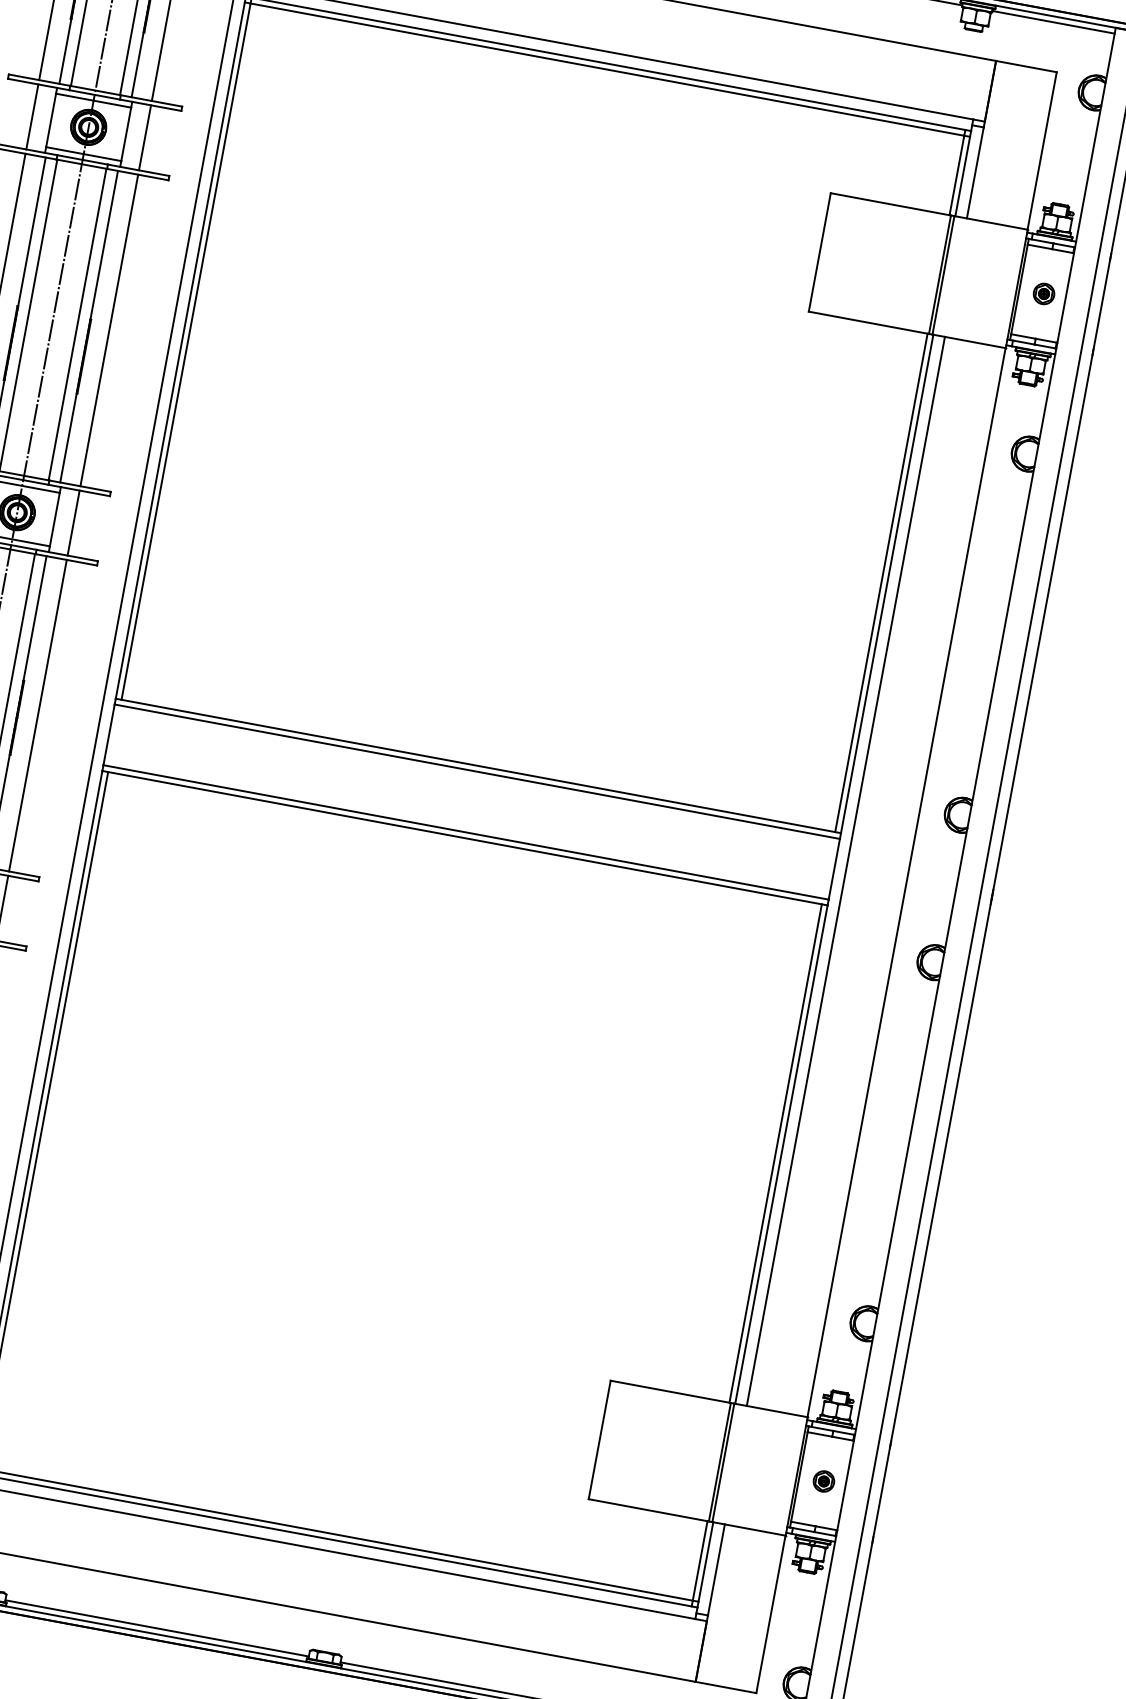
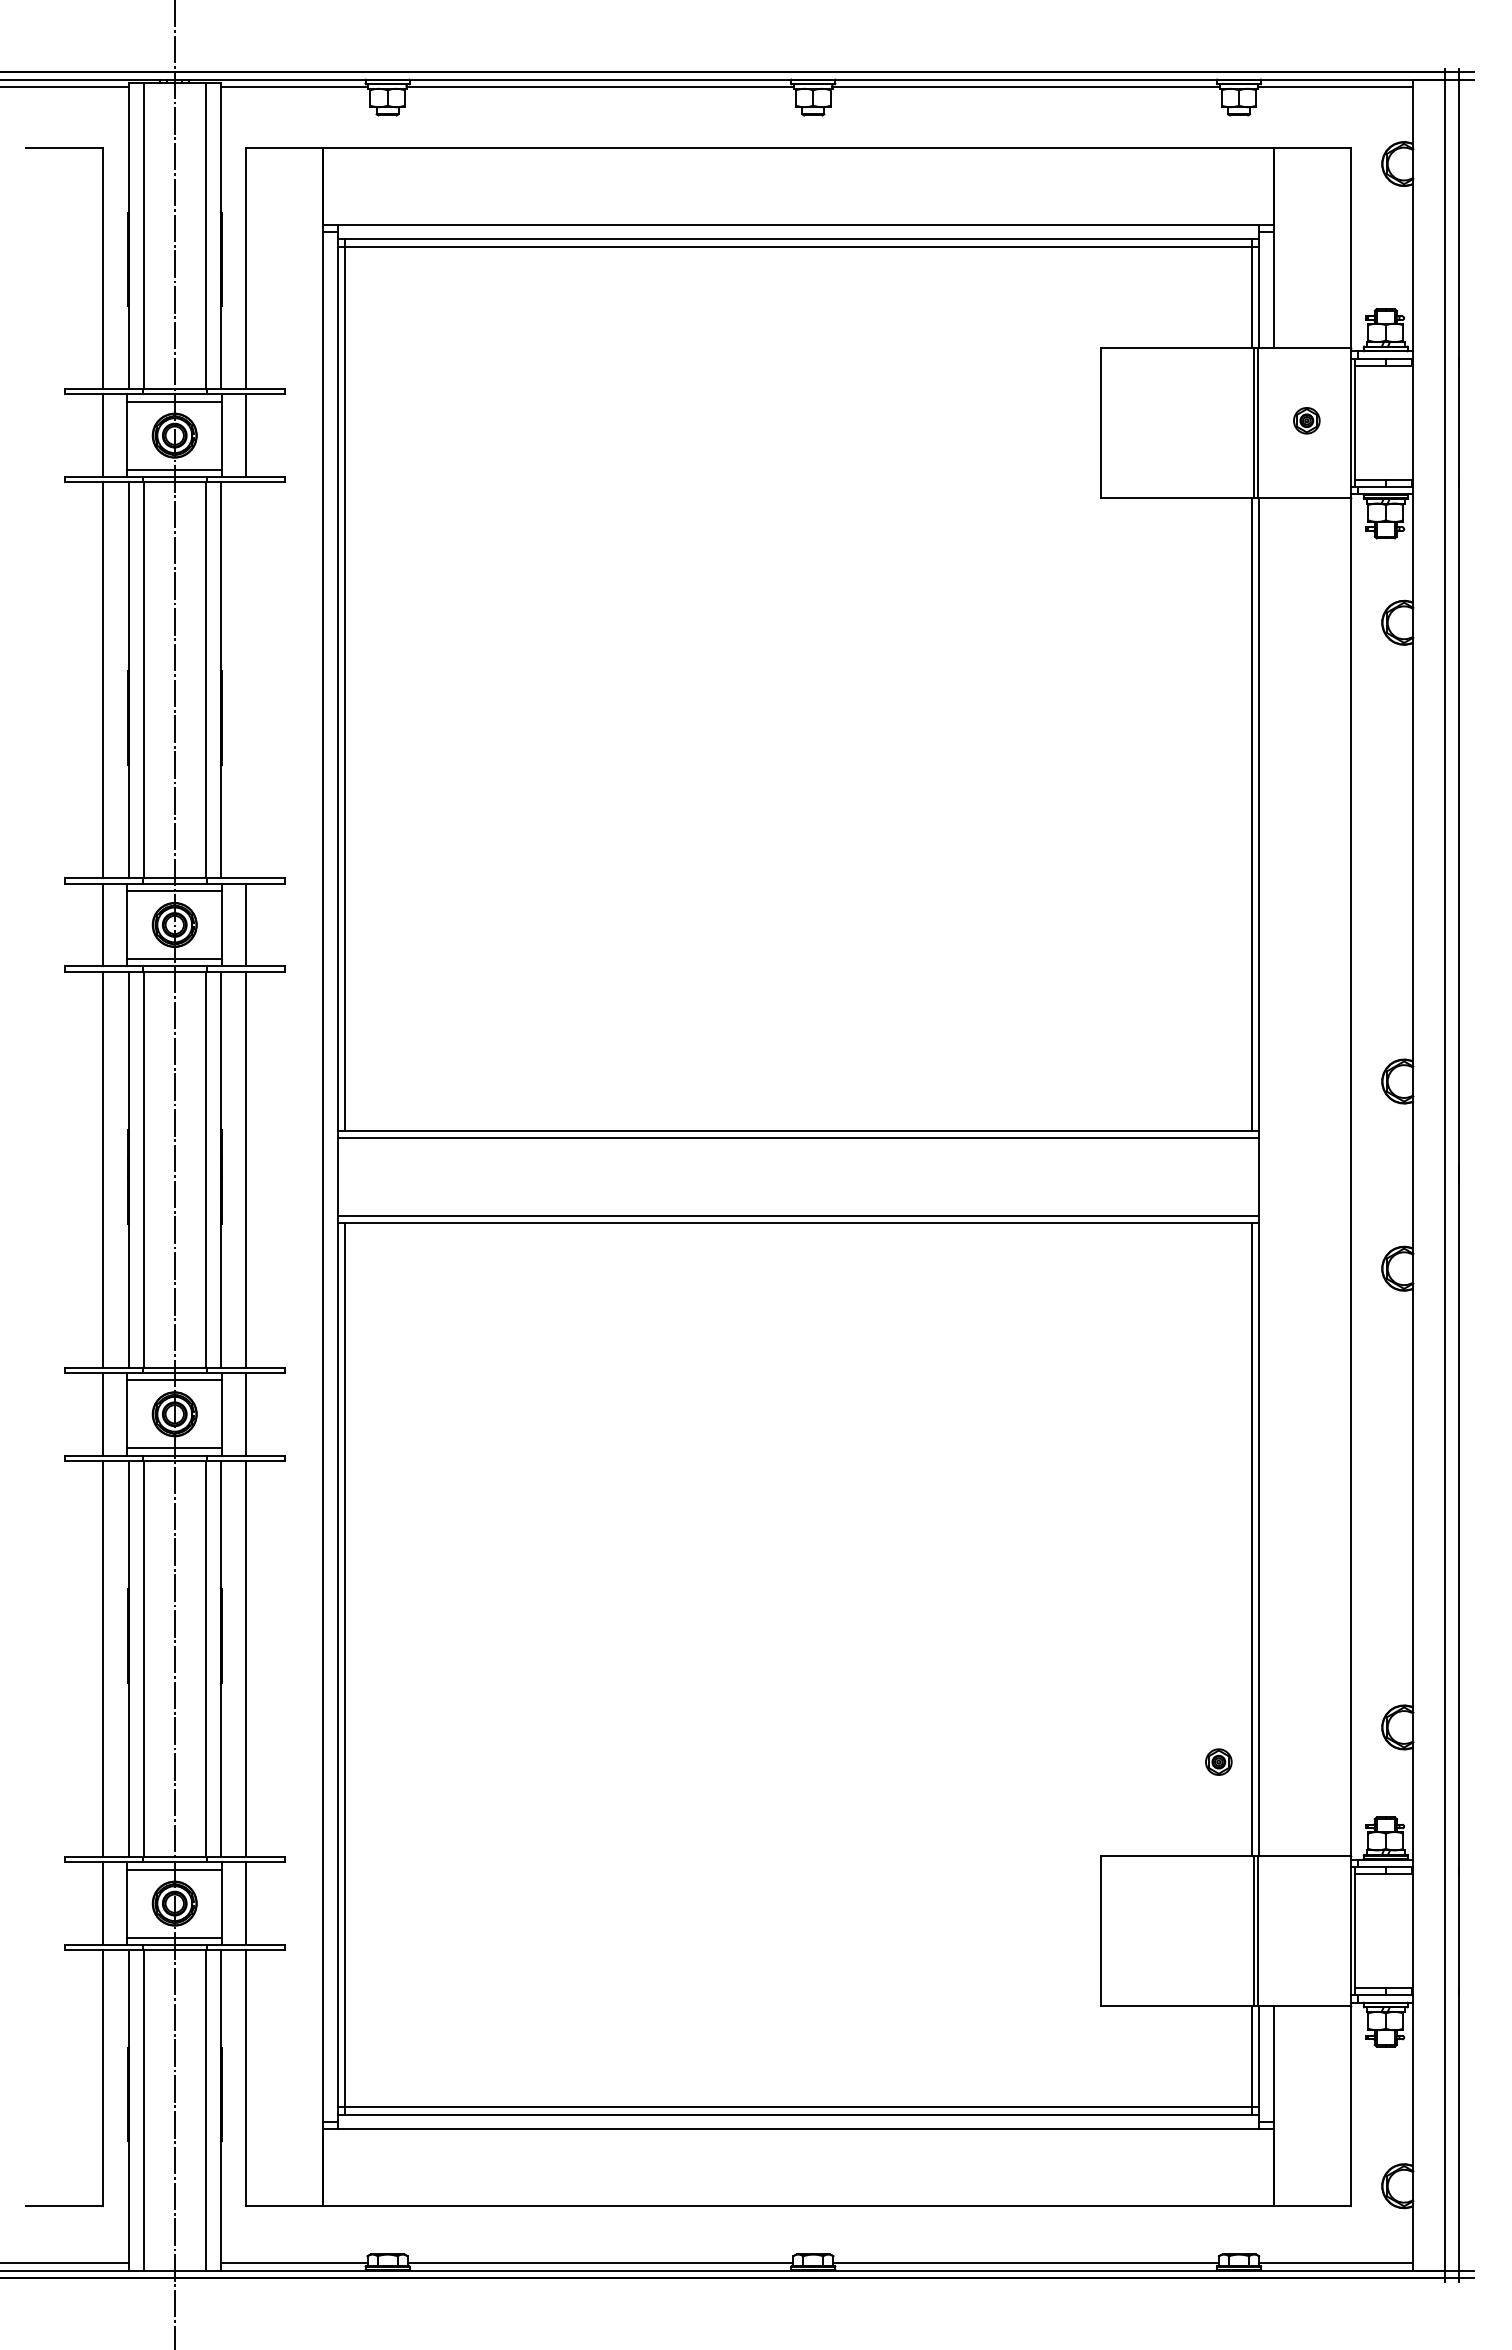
part: (1043, 293) -> (1306, 420), moved
line: (109, 330) -> (246, 680), removed
line: (845, 870) -> (1273, 1176), removed
part: (823, 1480) -> (1218, 1761), moved

